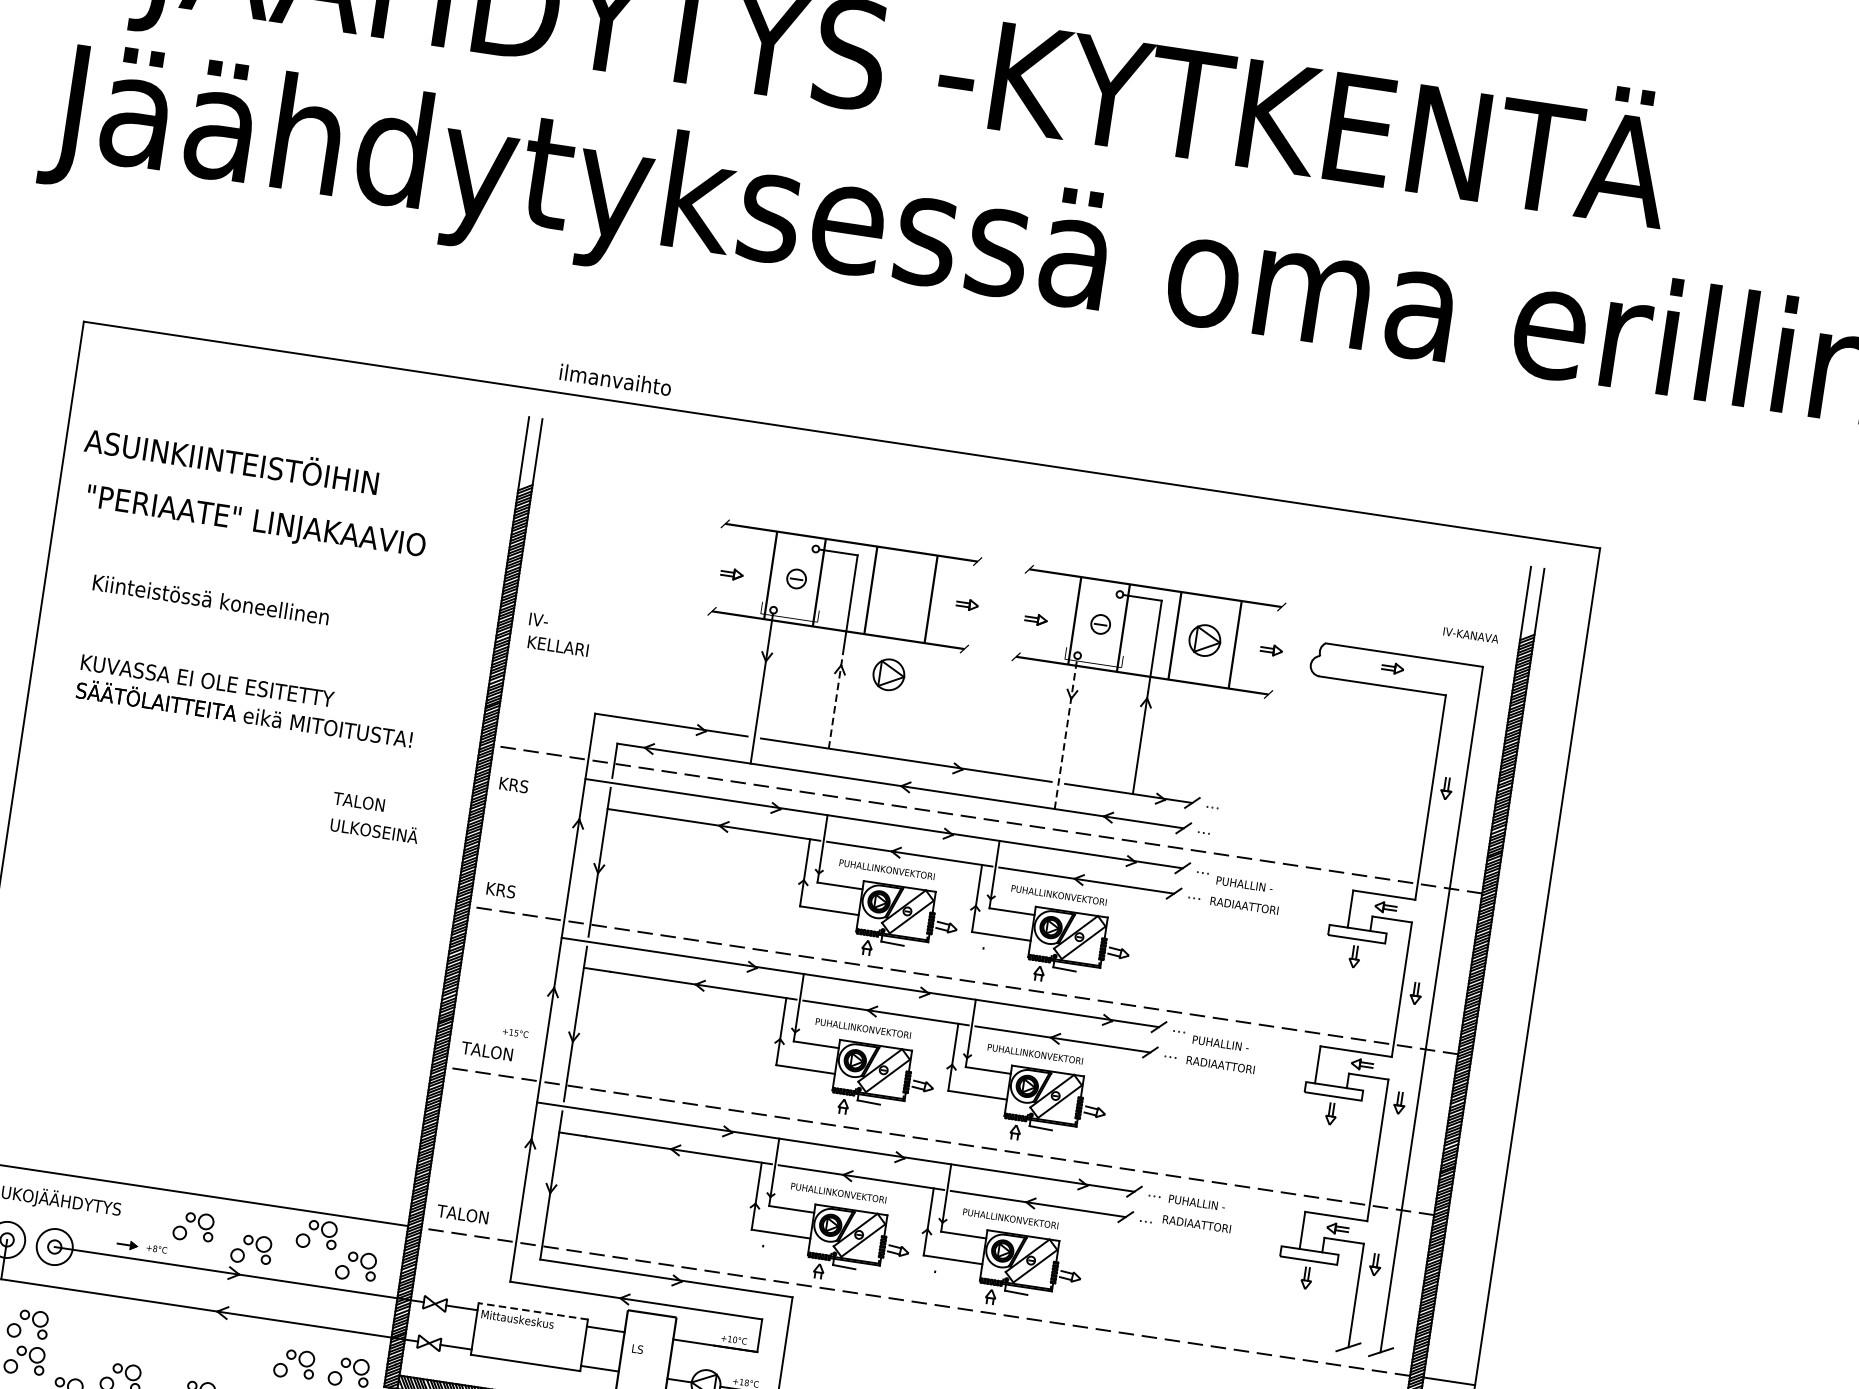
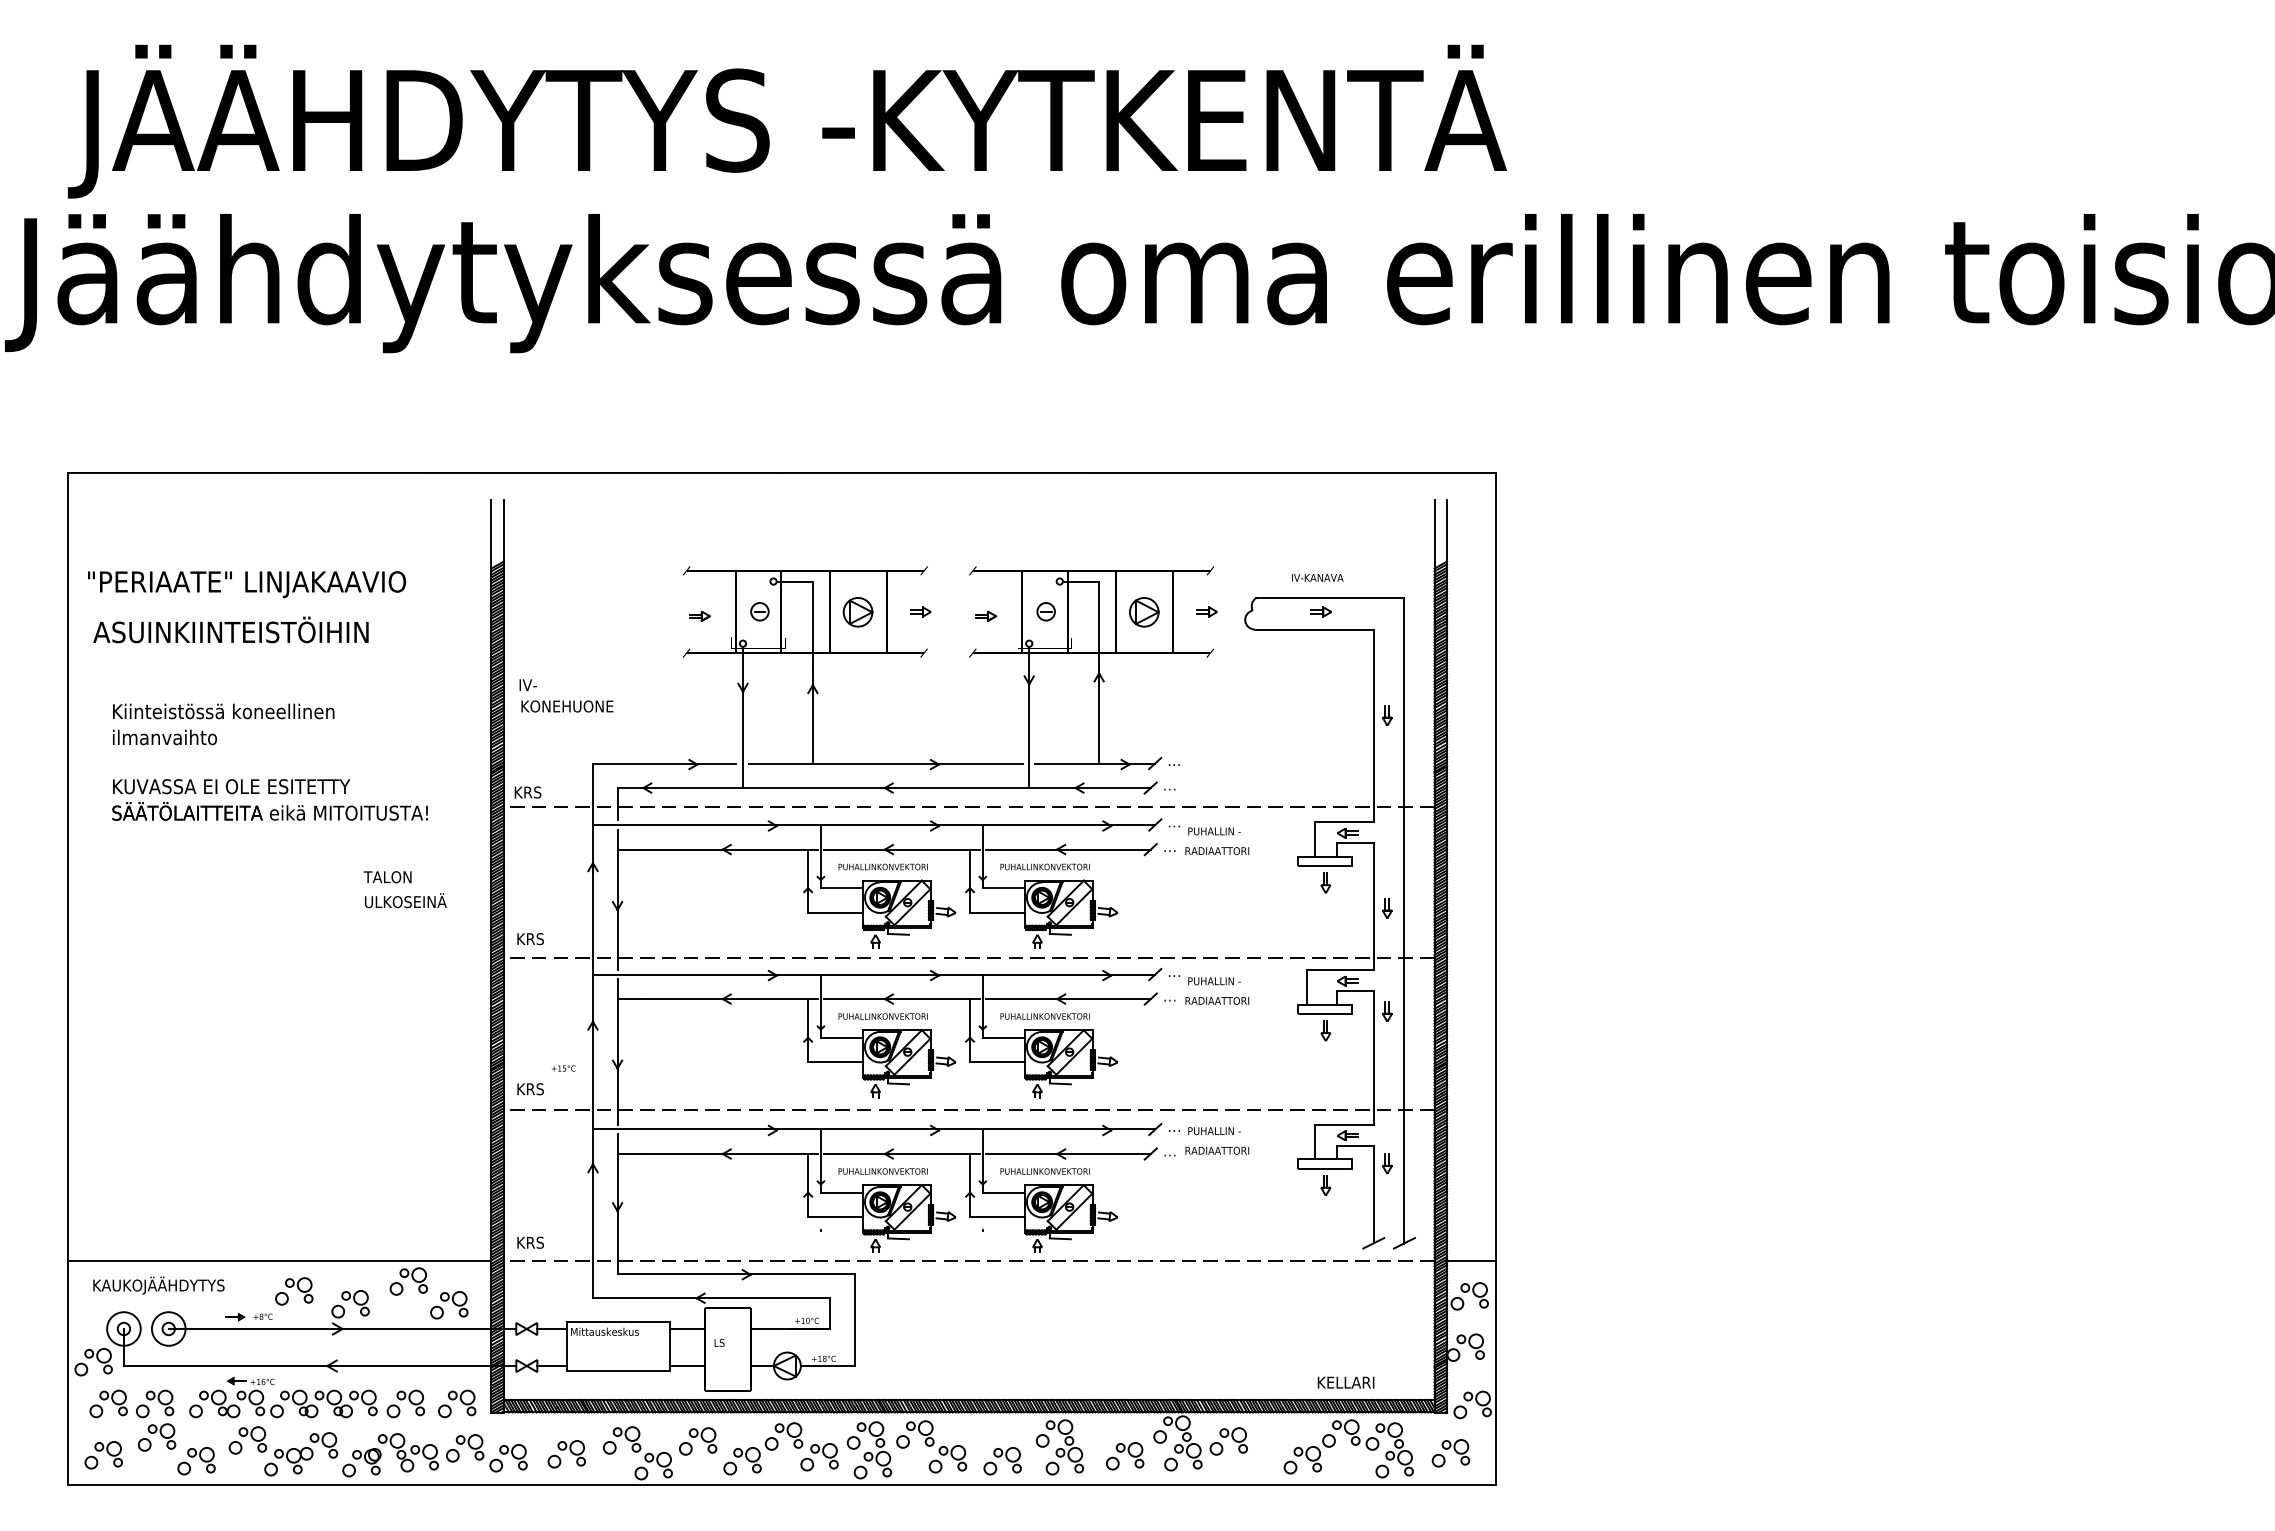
text: (615, 379) -> (164, 737), moved
text: (255, 466) -> (246, 582), ASUINKIINTEISTÖIHIN -> "PERIAATE" LINJAKAAVIO
text: (255, 520) -> (253, 632), "PERIAATE" LINJAKAAVIO -> ASUINKIINTEISTÖIHIN
text: (1470, 634) -> (1317, 577), moved
text: (581, 649) -> (571, 706), KELLARI -> KONEHUONE
part: (888, 674) -> (857, 612), moved
line: (836, 697) -> (812, 715), dashed -> solid
line: (1066, 734) -> (1029, 717), dashed -> solid
text: (513, 785) -> (527, 792), moved
text: (486, 1051) -> (539, 1089), TALON -> KRS
text: (462, 1214) -> (539, 1242), TALON -> KRS
line: (532, 1311) -> (617, 1322), dashed -> solid
part: (165, 1338) -> (283, 1397), added

